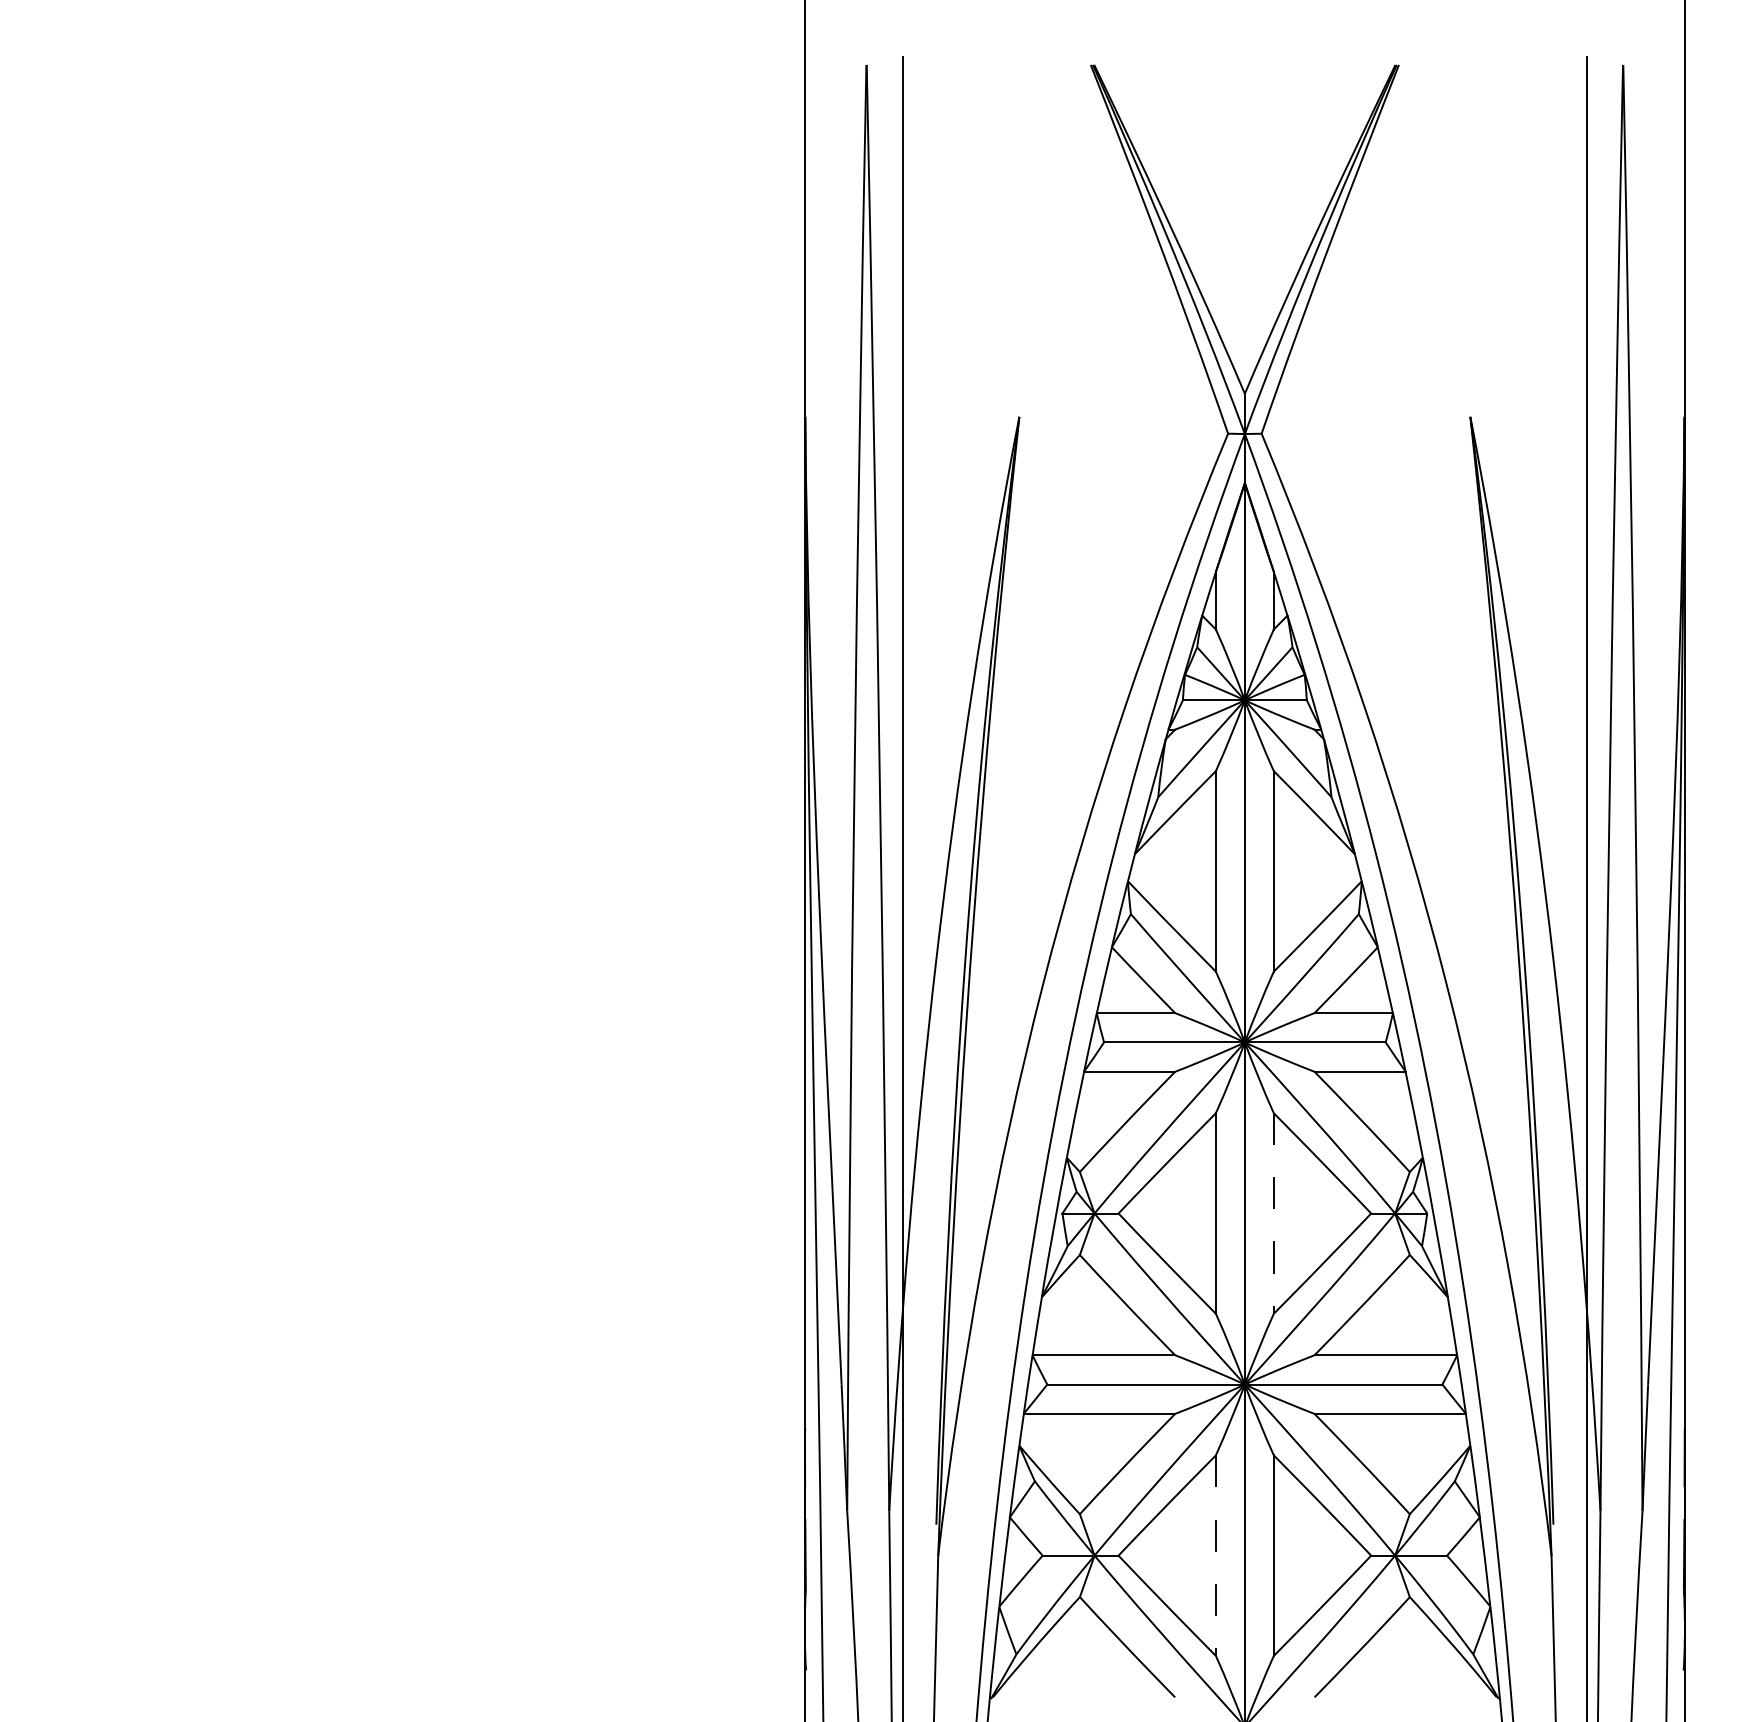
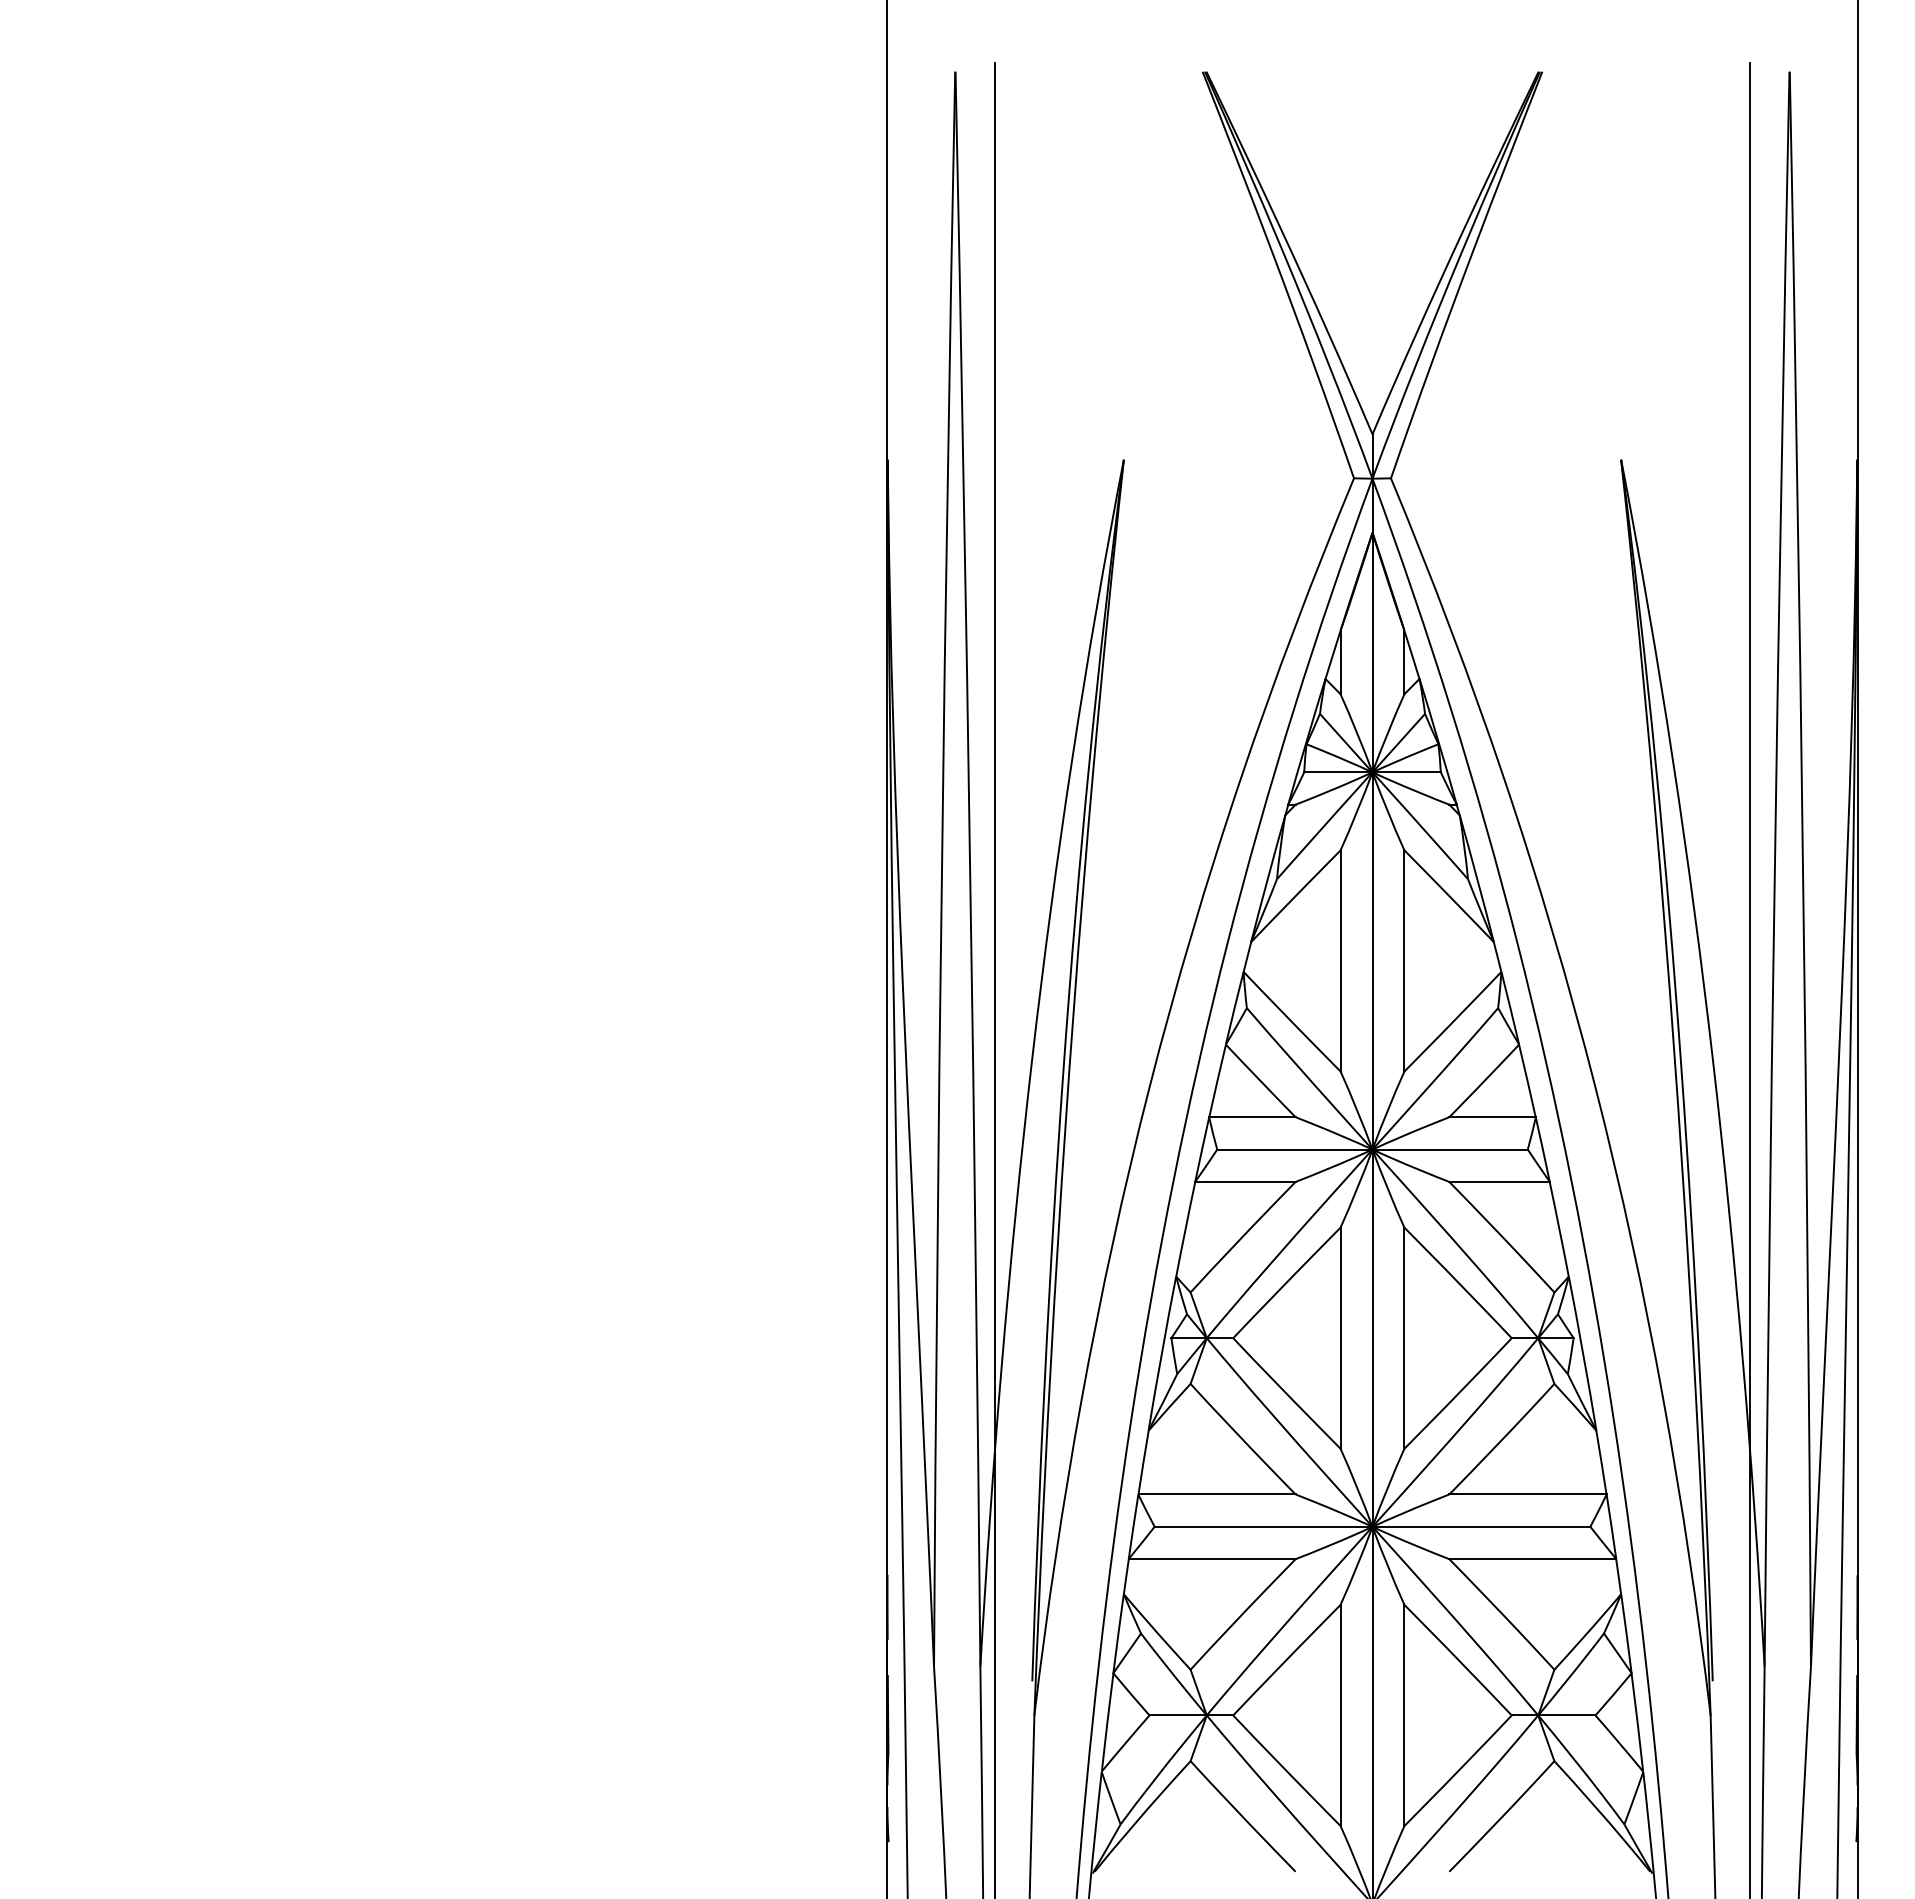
line: (1273, 1213) -> (1404, 1338), dashed -> solid
line: (1215, 1555) -> (1340, 1715), dashed -> solid

